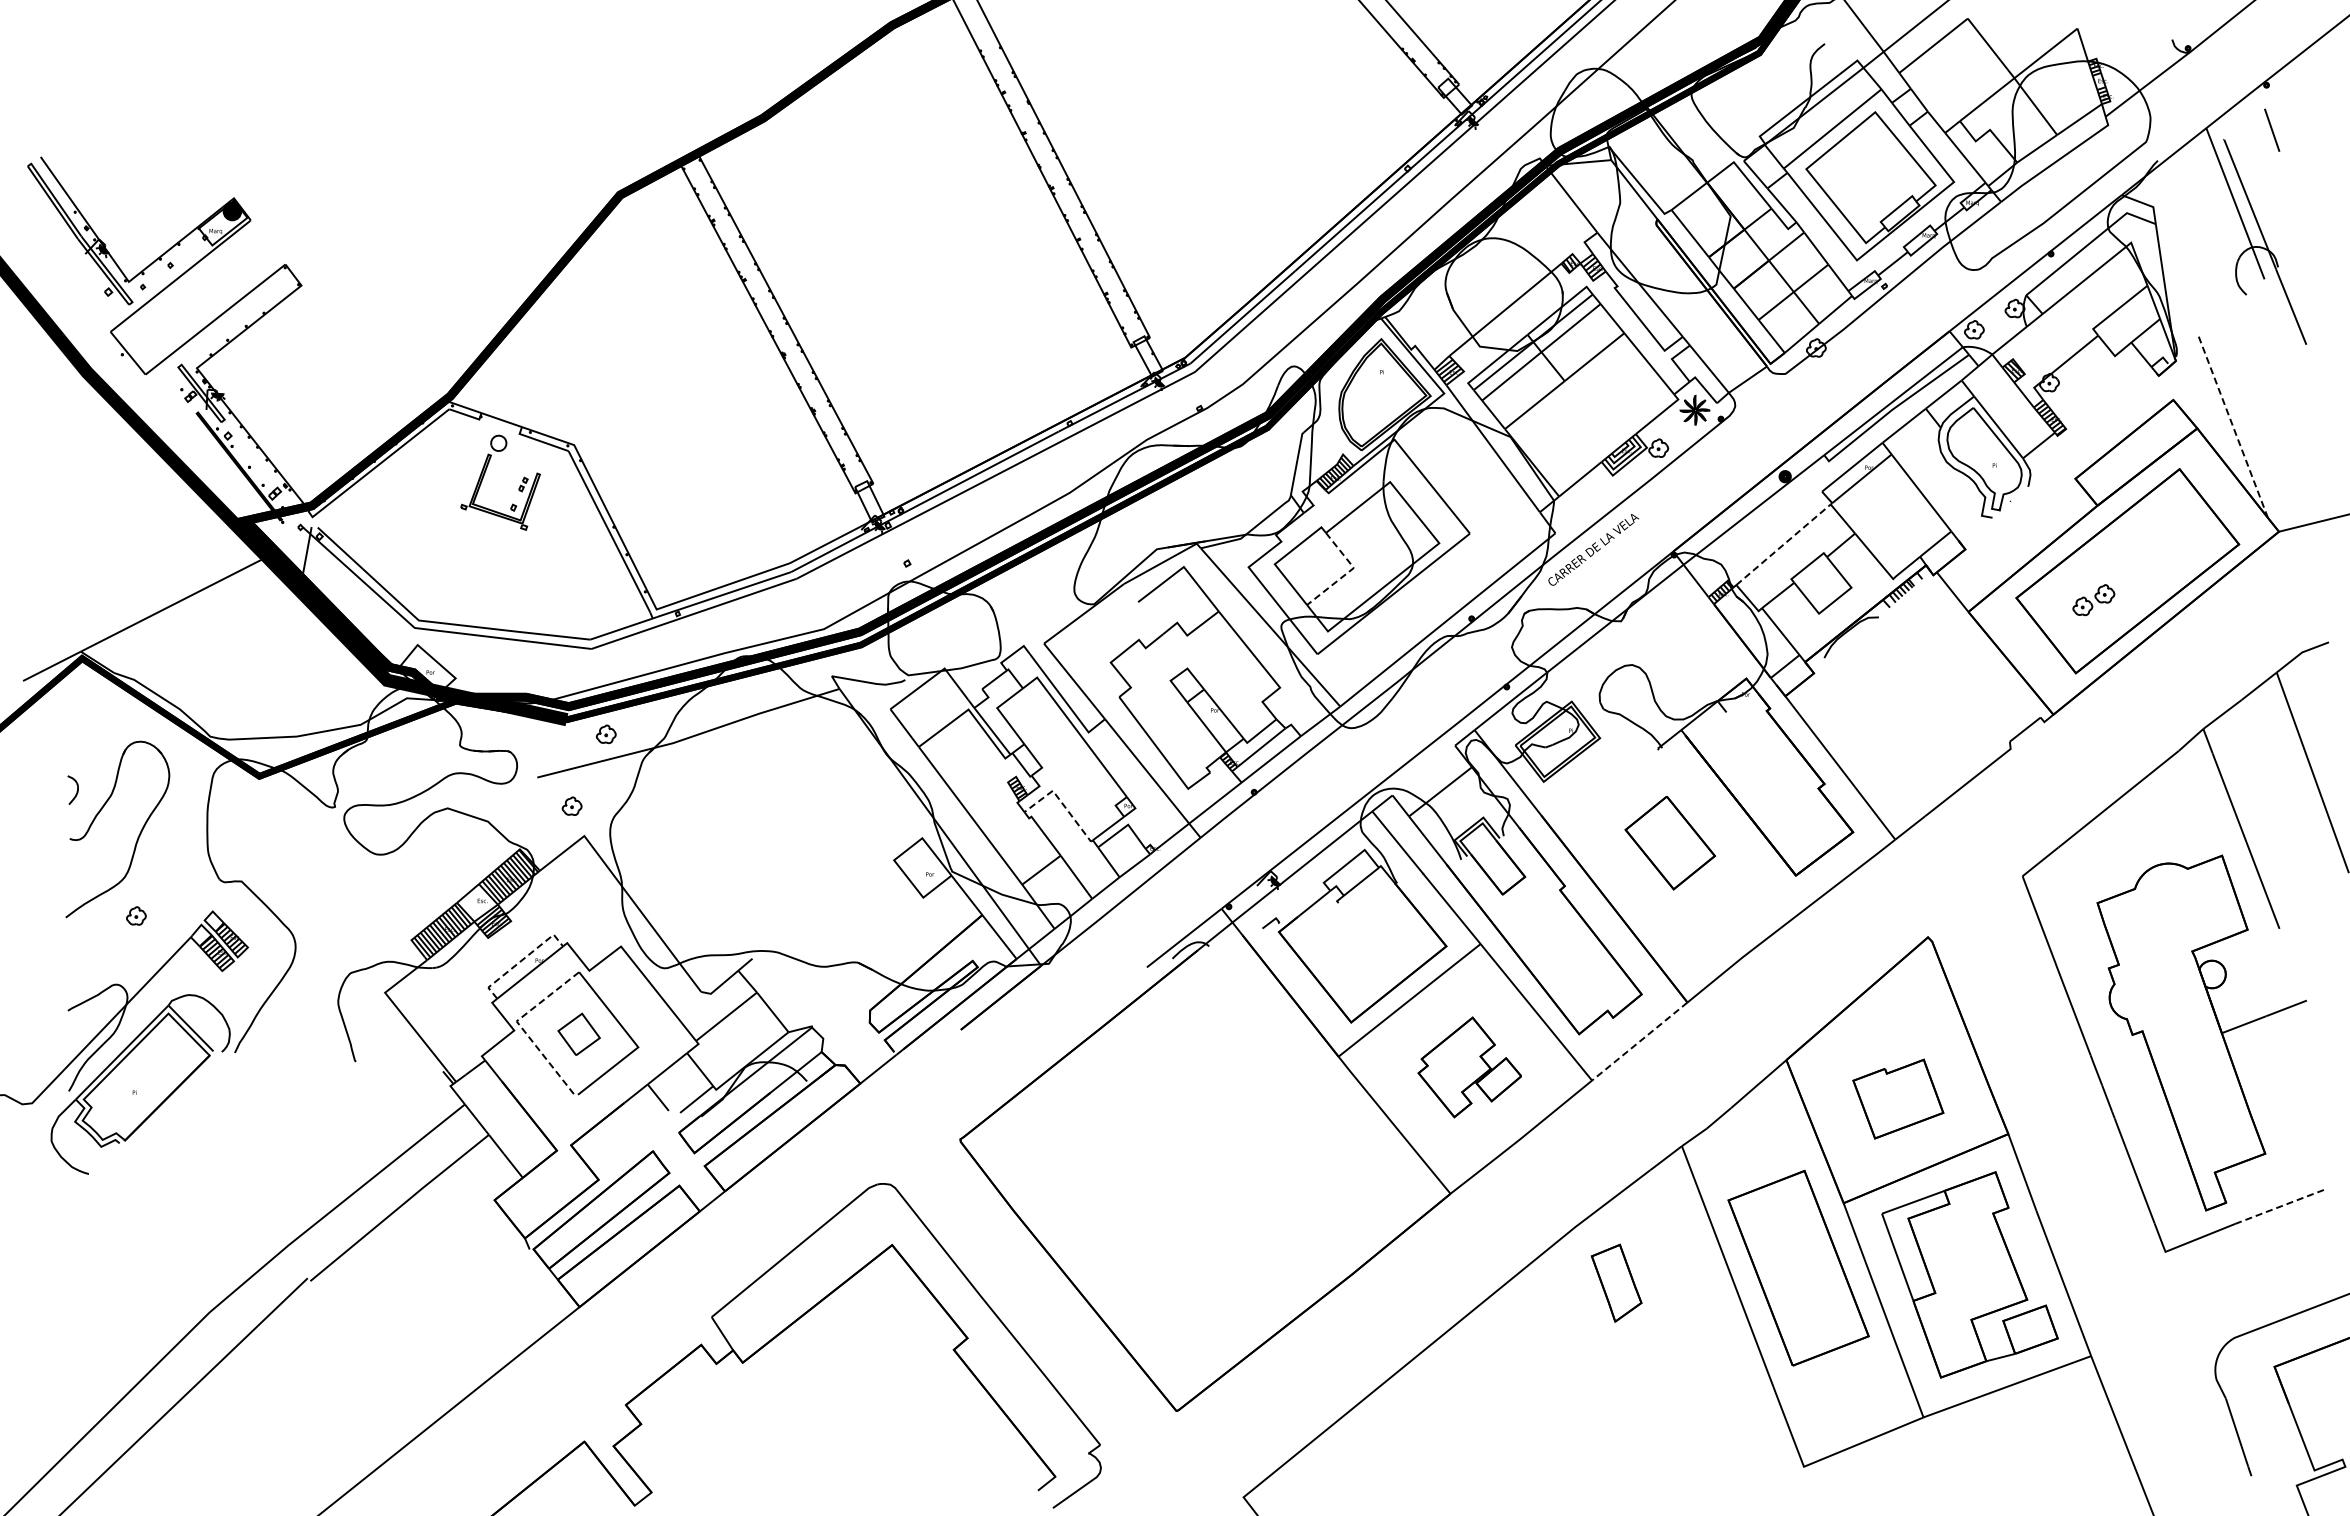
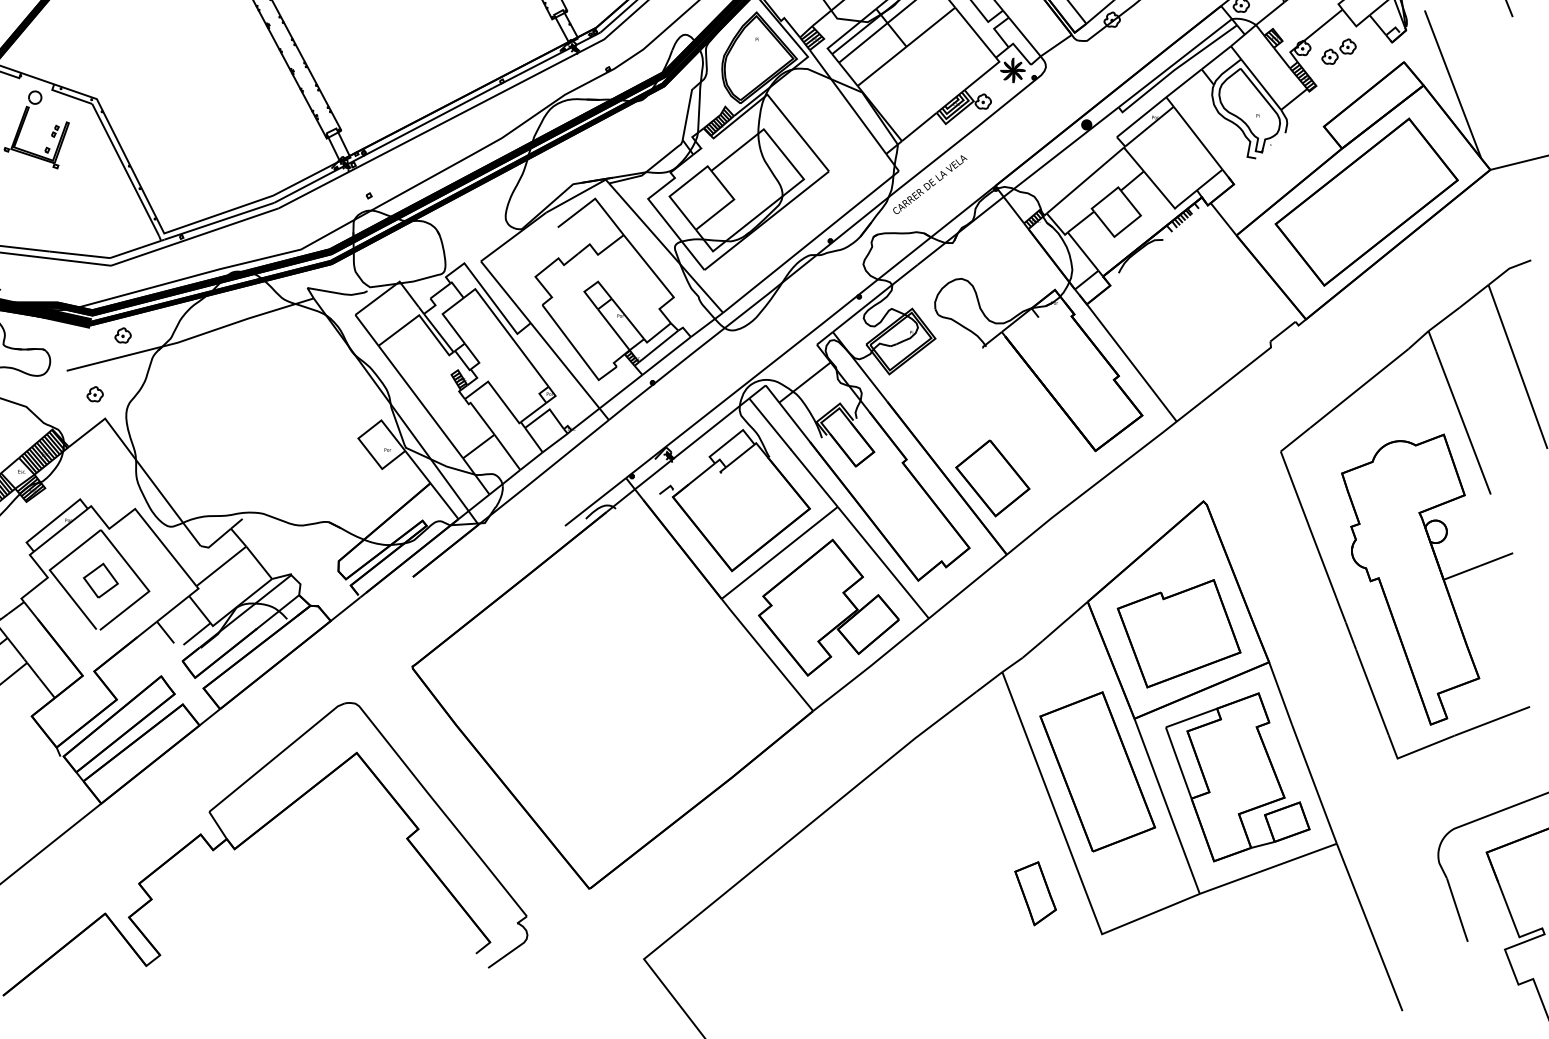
line: (2233, 427) -> (1453, 84), dashed -> solid
line: (1783, 544) -> (1085, 180), dashed -> solid
line: (1348, 572) -> (729, 203), dashed -> solid
part: (2093, 600) -> (1338, 52), moved
line: (1061, 802) -> (495, 391), dashed -> solid
part: (1670, 843) -> (992, 478), moved
line: (521, 960) -> (53, 520), dashed -> solid
line: (520, 1026) -> (52, 574), dashed -> solid
line: (1639, 1041) -> (967, 586), dashed -> solid
part: (1469, 1067) -> (828, 607), size x1.67
part: (1898, 1098) -> (1179, 633), size x1.67
line: (2281, 1206) -> (1492, 721), dashed -> solid
part: (1616, 1282) -> (1035, 893), moved

